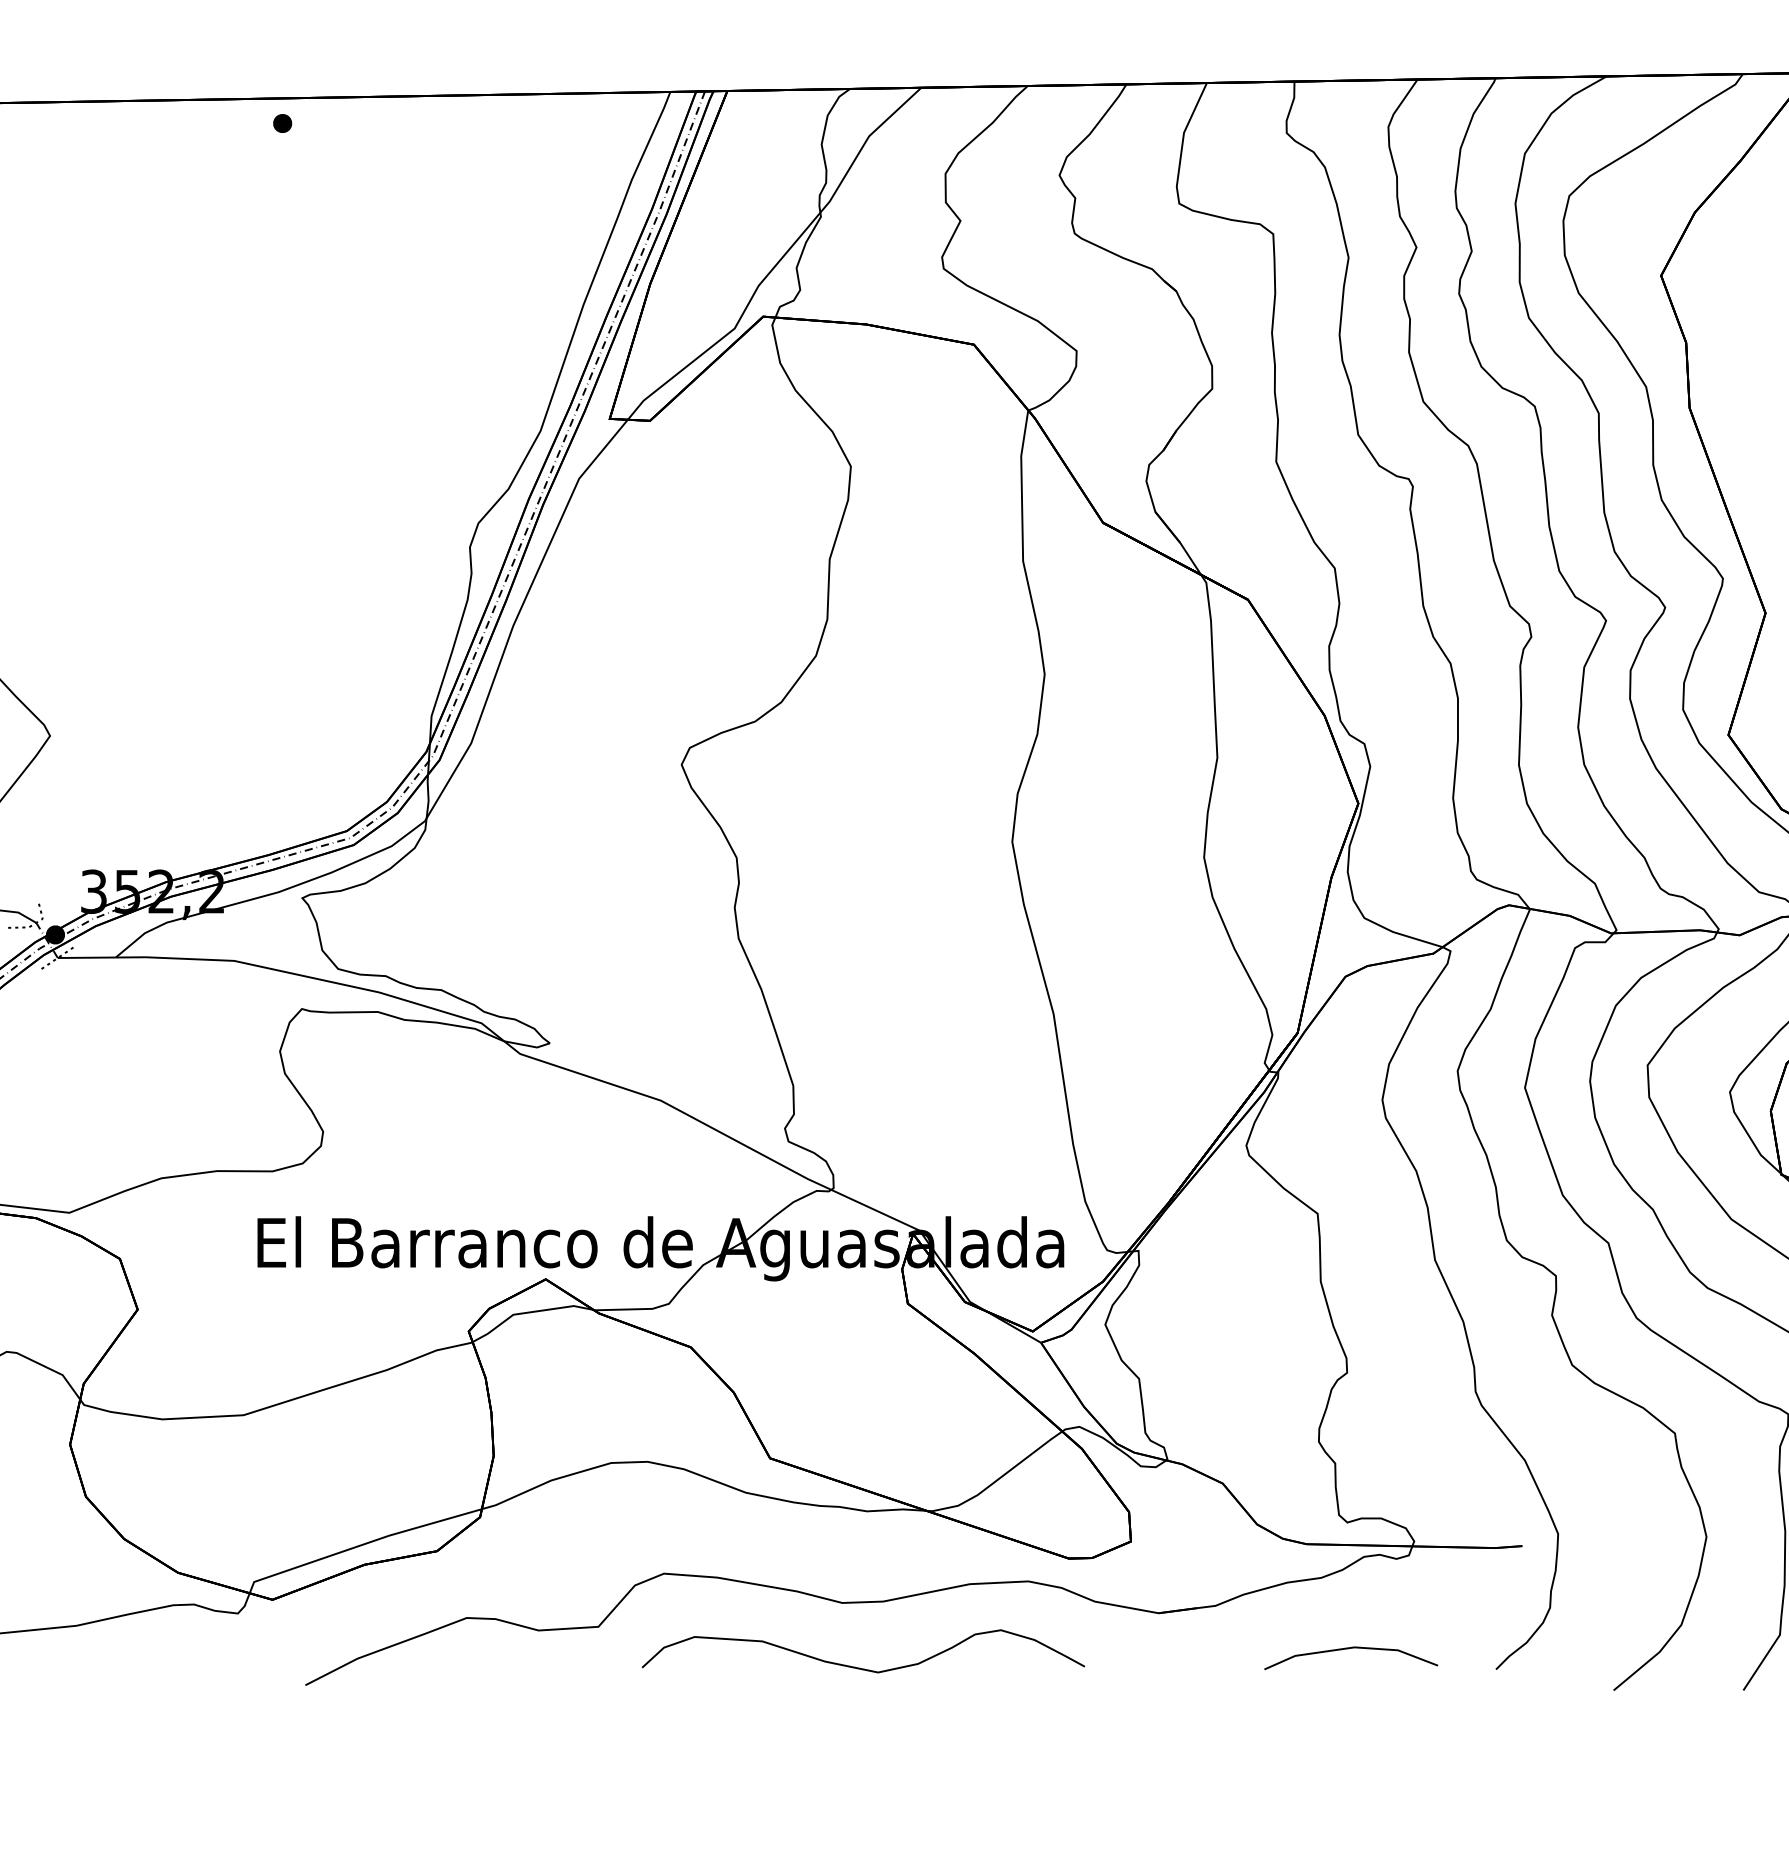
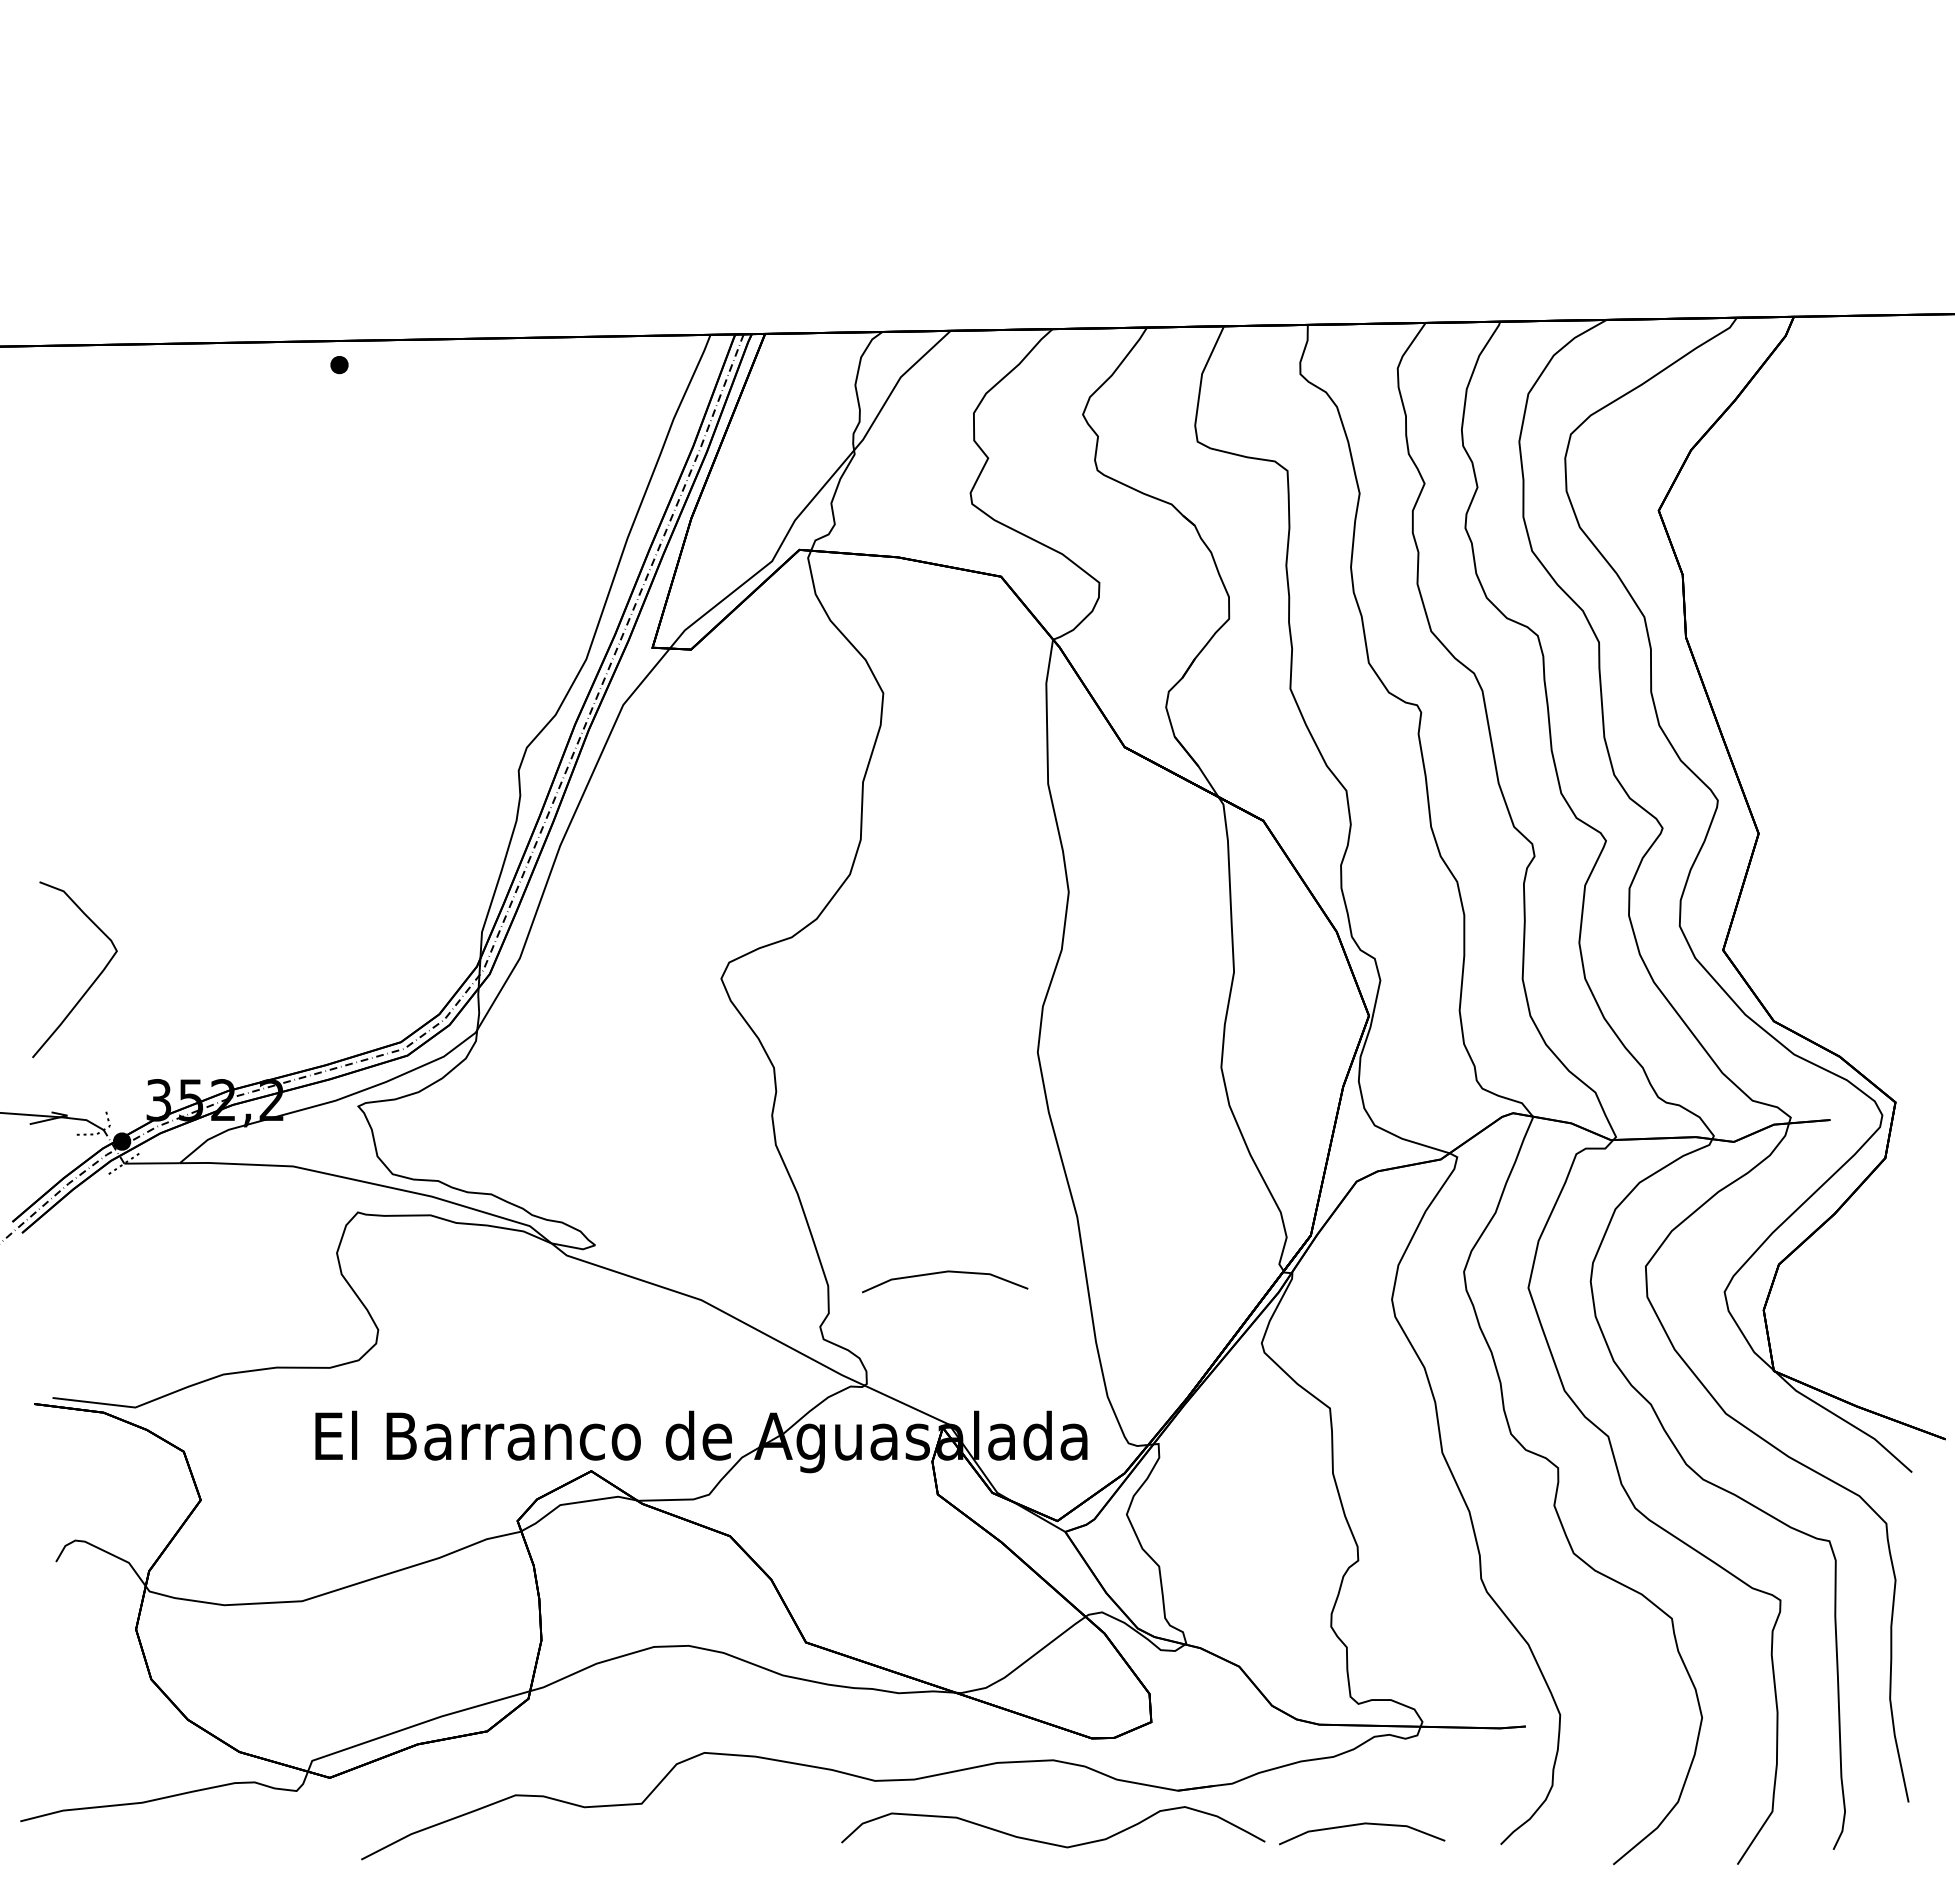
line: (912, 1072) -> (942, 1273), added
curve: (859, 1667) -> (1049, 1842), moved

